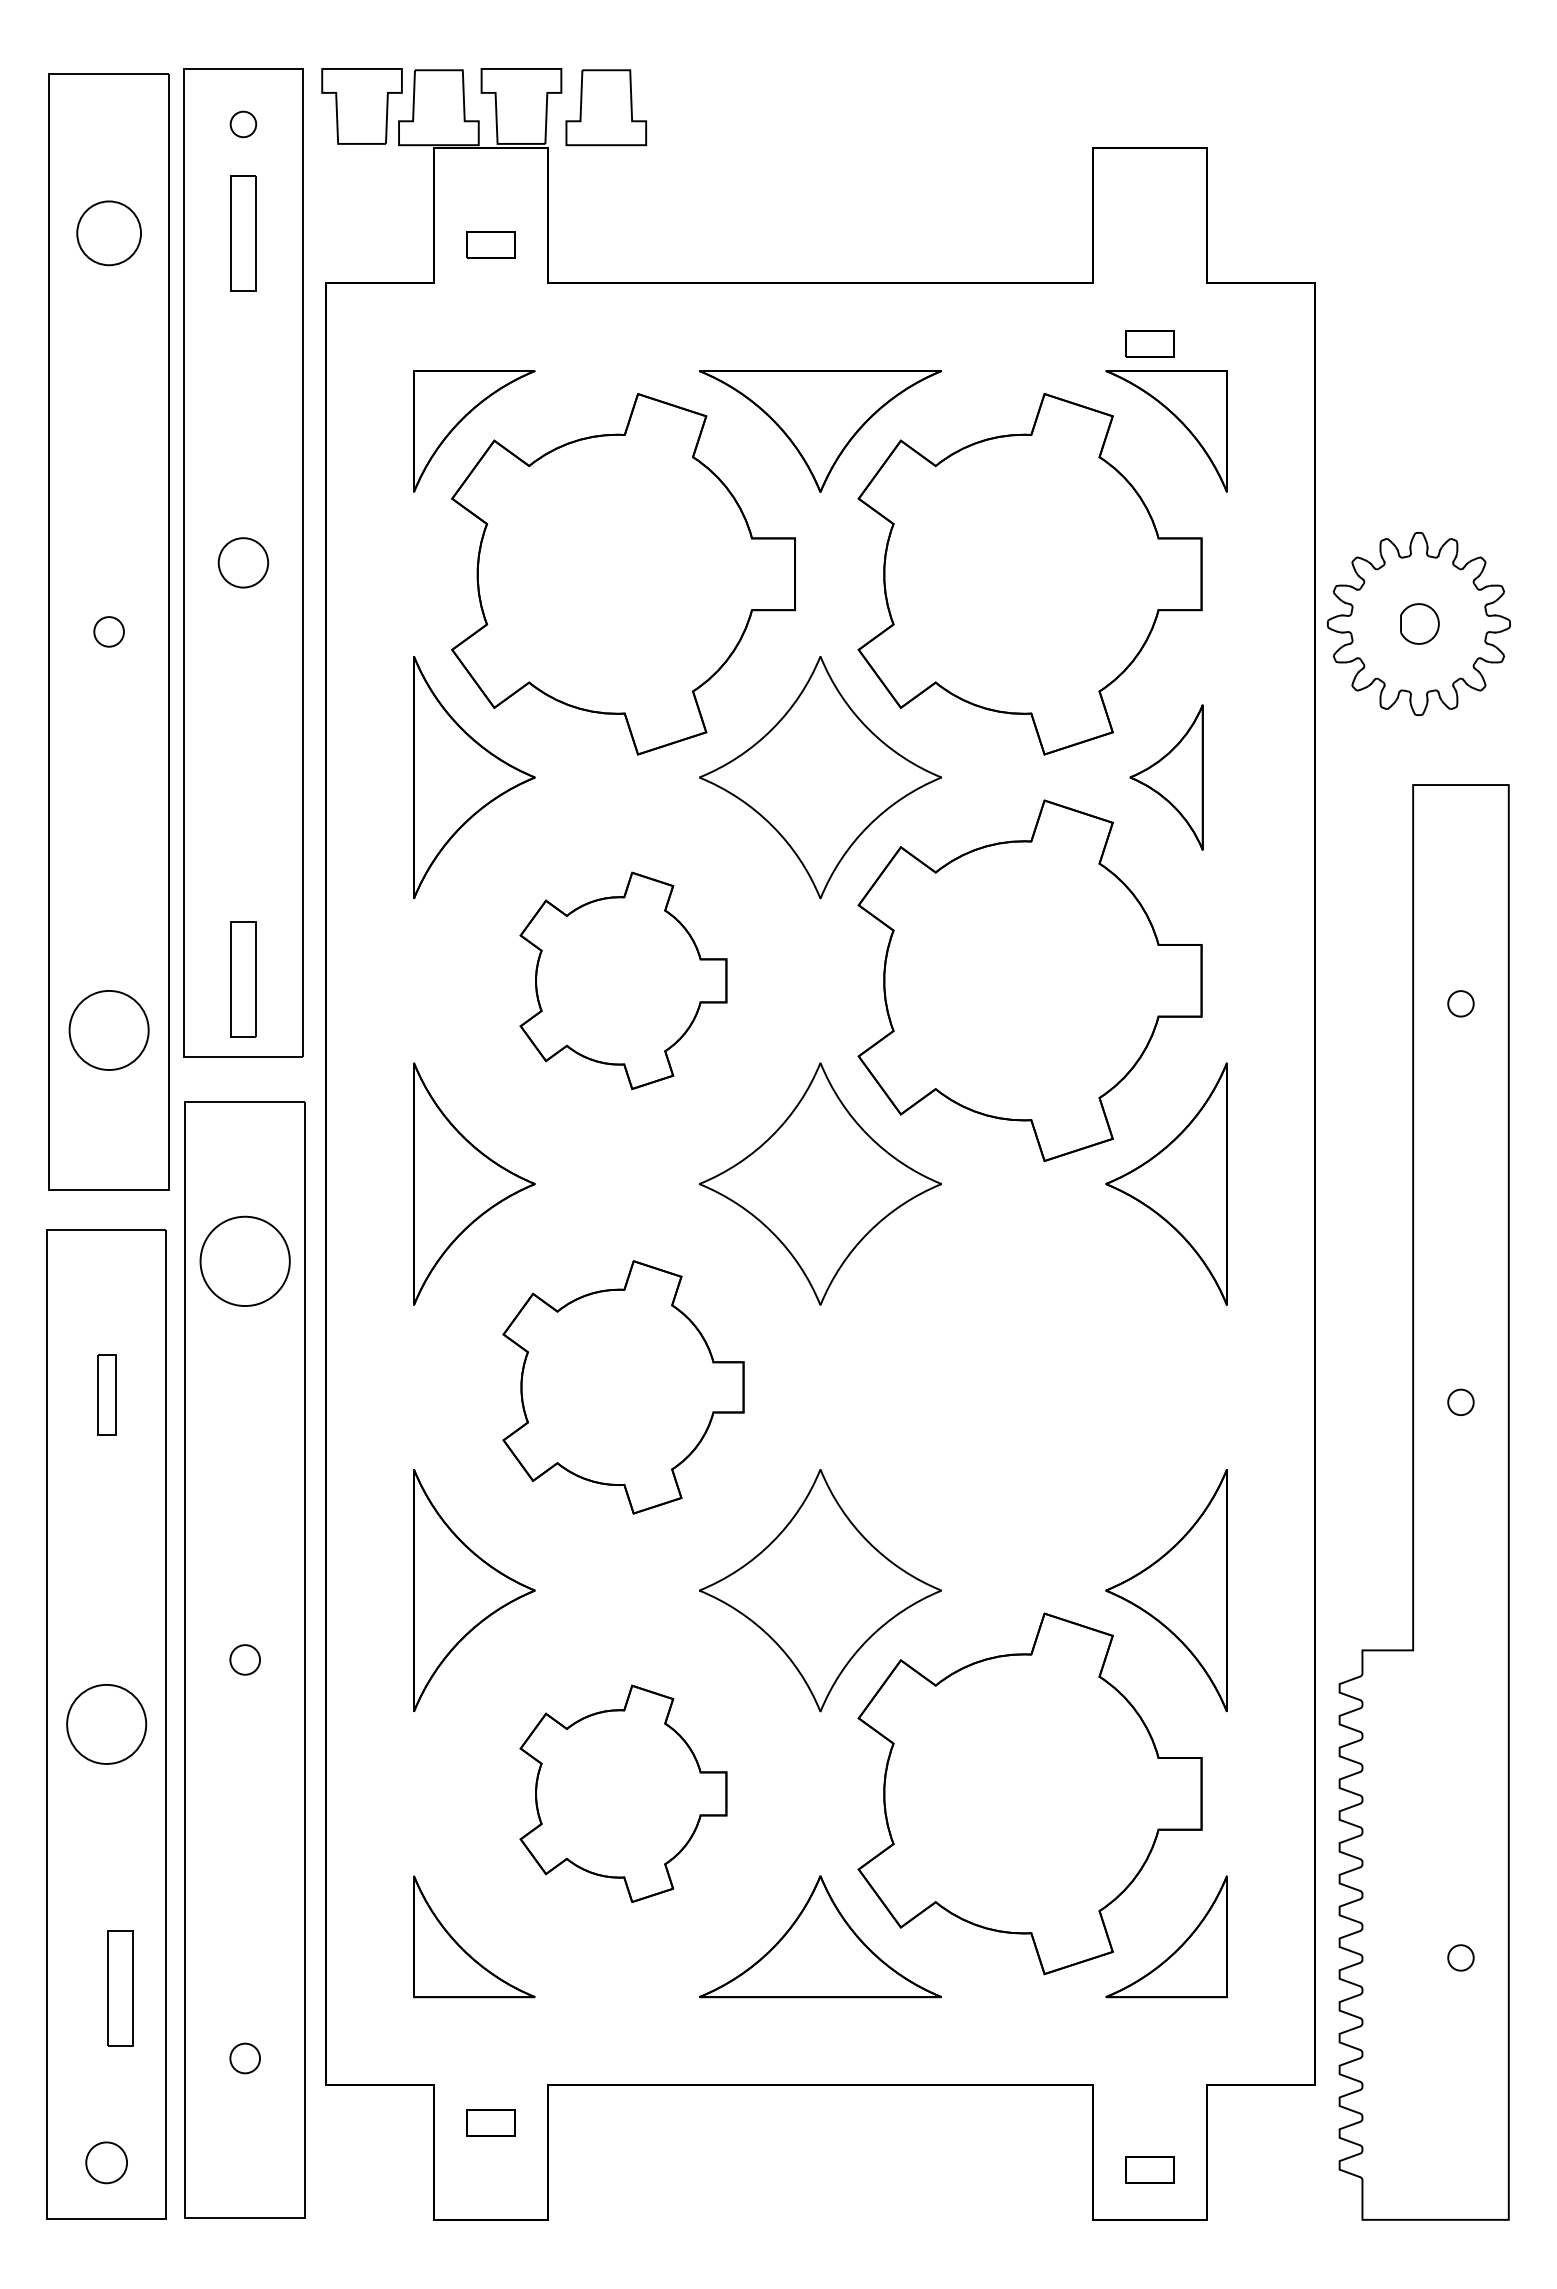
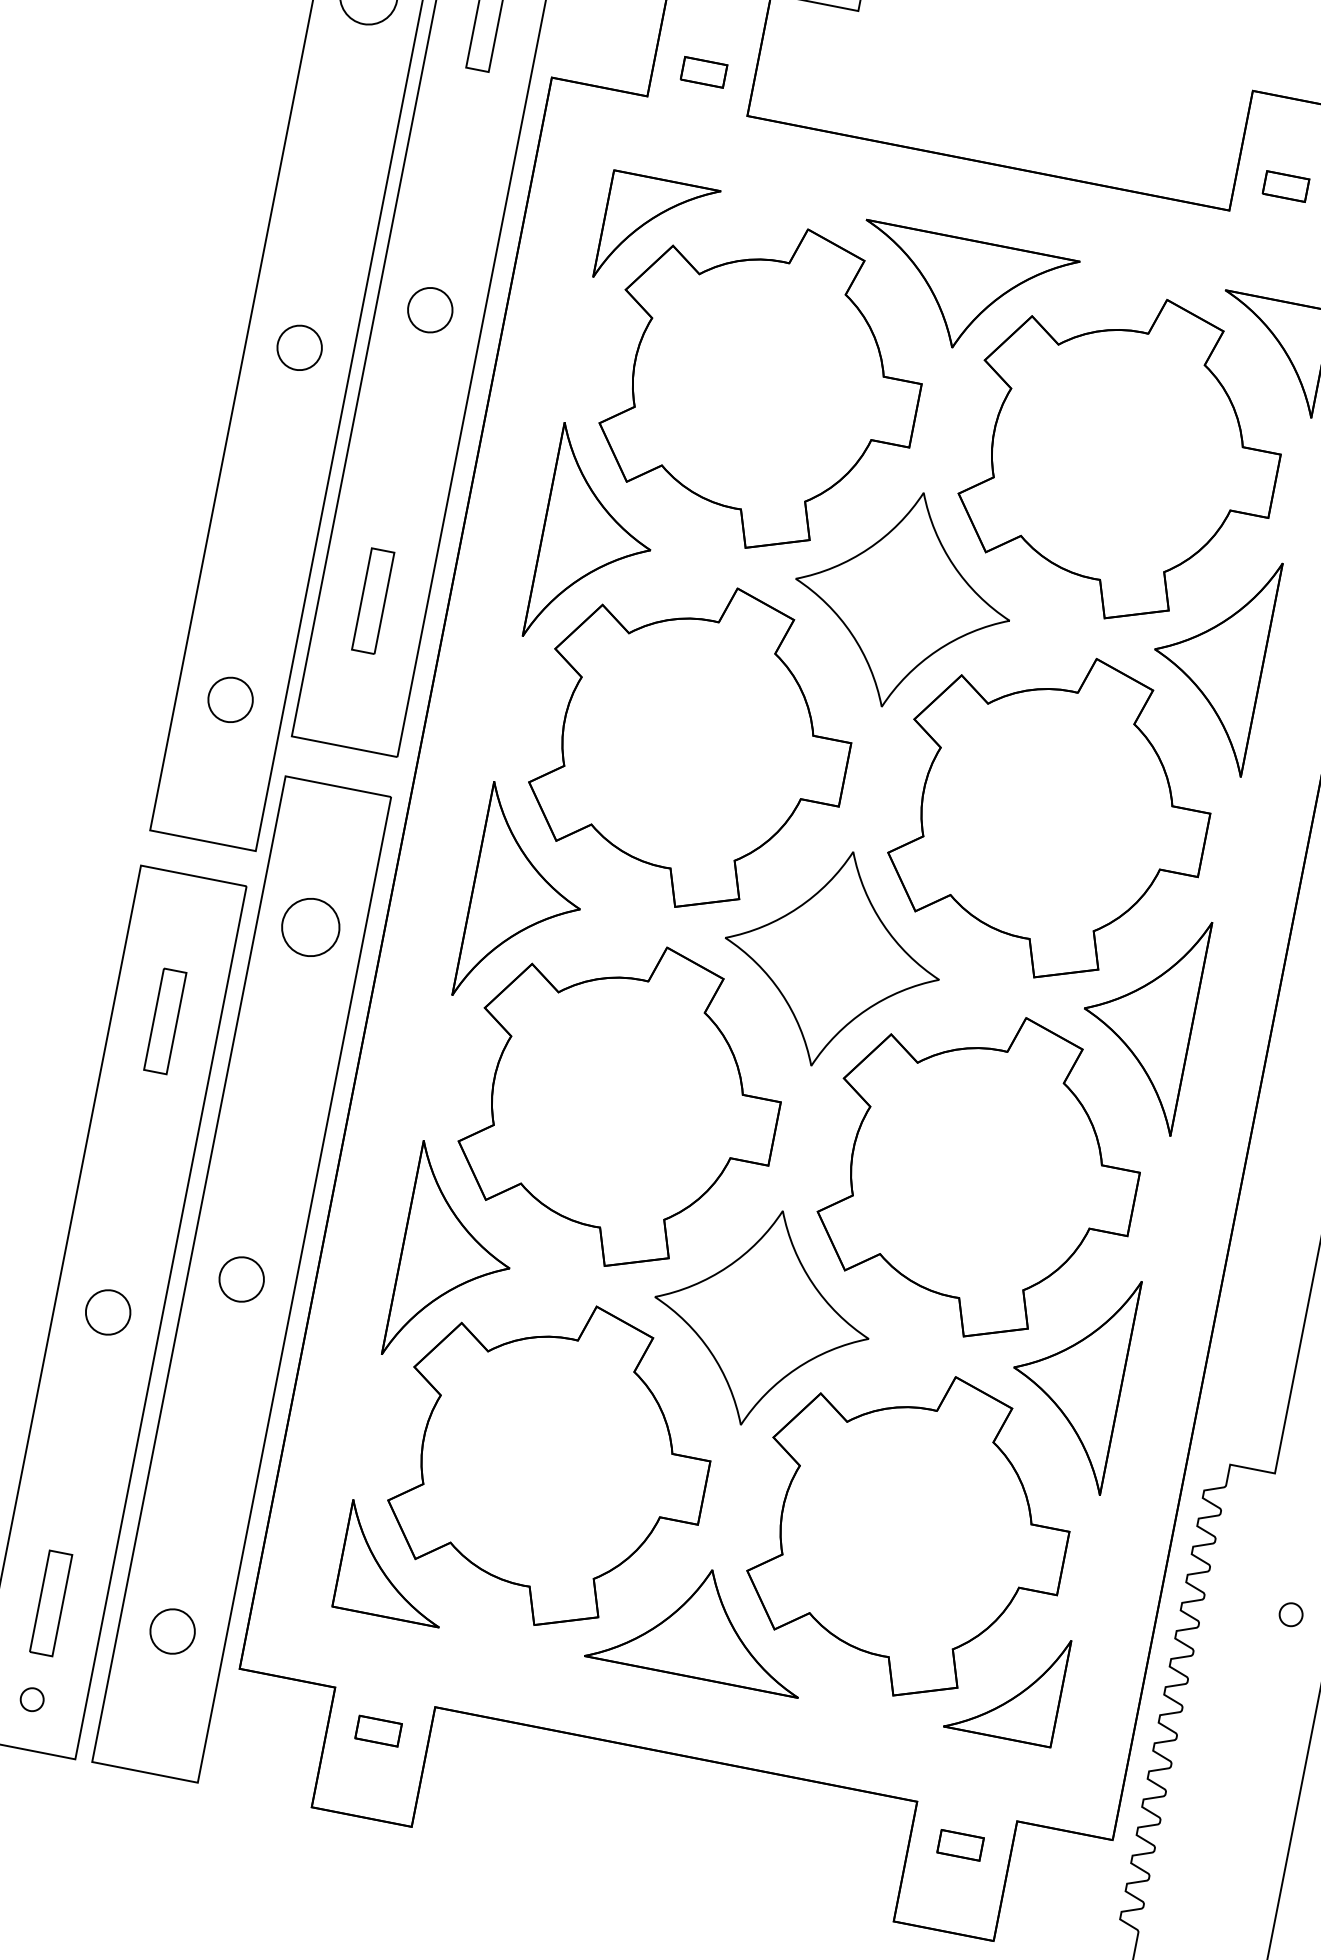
part: (1149, 343) -> (1285, 186), moved
circle: (108, 631) -> (299, 347), size x1.67
part: (1166, 777) -> (1208, 659), size x1.67
part: (243, 979) -> (373, 601), moved
part: (623, 980) -> (693, 744), size x1.67
circle: (108, 1030) -> (230, 699), size x0.62
circle: (245, 1261) -> (311, 927), size x0.71
part: (623, 1387) -> (623, 1104), size x1.43
part: (1029, 1387) -> (981, 1174), added
part: (106, 1394) -> (165, 1021), size x1.43
circle: (244, 1659) -> (241, 1279), size x1.67
circle: (106, 1724) -> (108, 1312), size x0.62
part: (623, 1793) -> (552, 1463), size x1.67
circle: (1460, 1957) -> (1290, 1614), moved
part: (120, 1988) -> (51, 1603), moved
circle: (244, 2058) -> (172, 1631), size x1.67
circle: (106, 2162) -> (32, 1699), size x0.62
part: (1149, 2169) -> (960, 1844), moved

